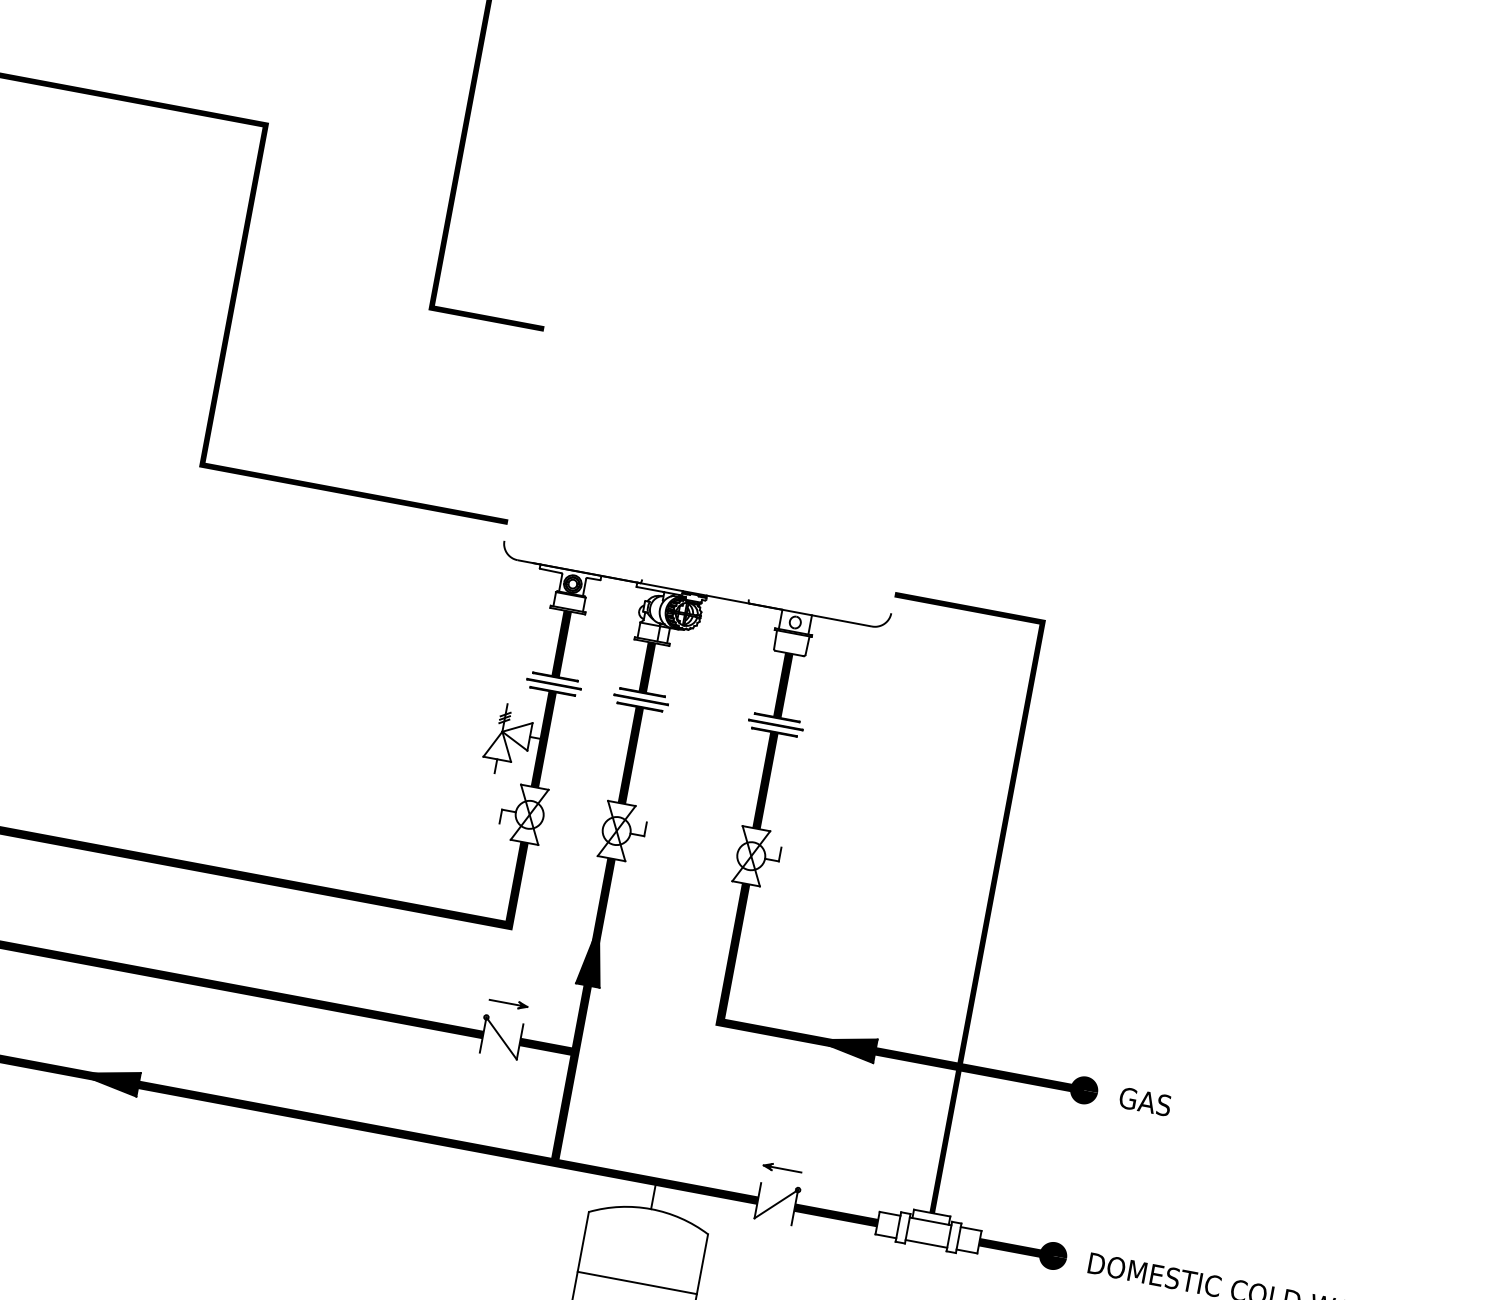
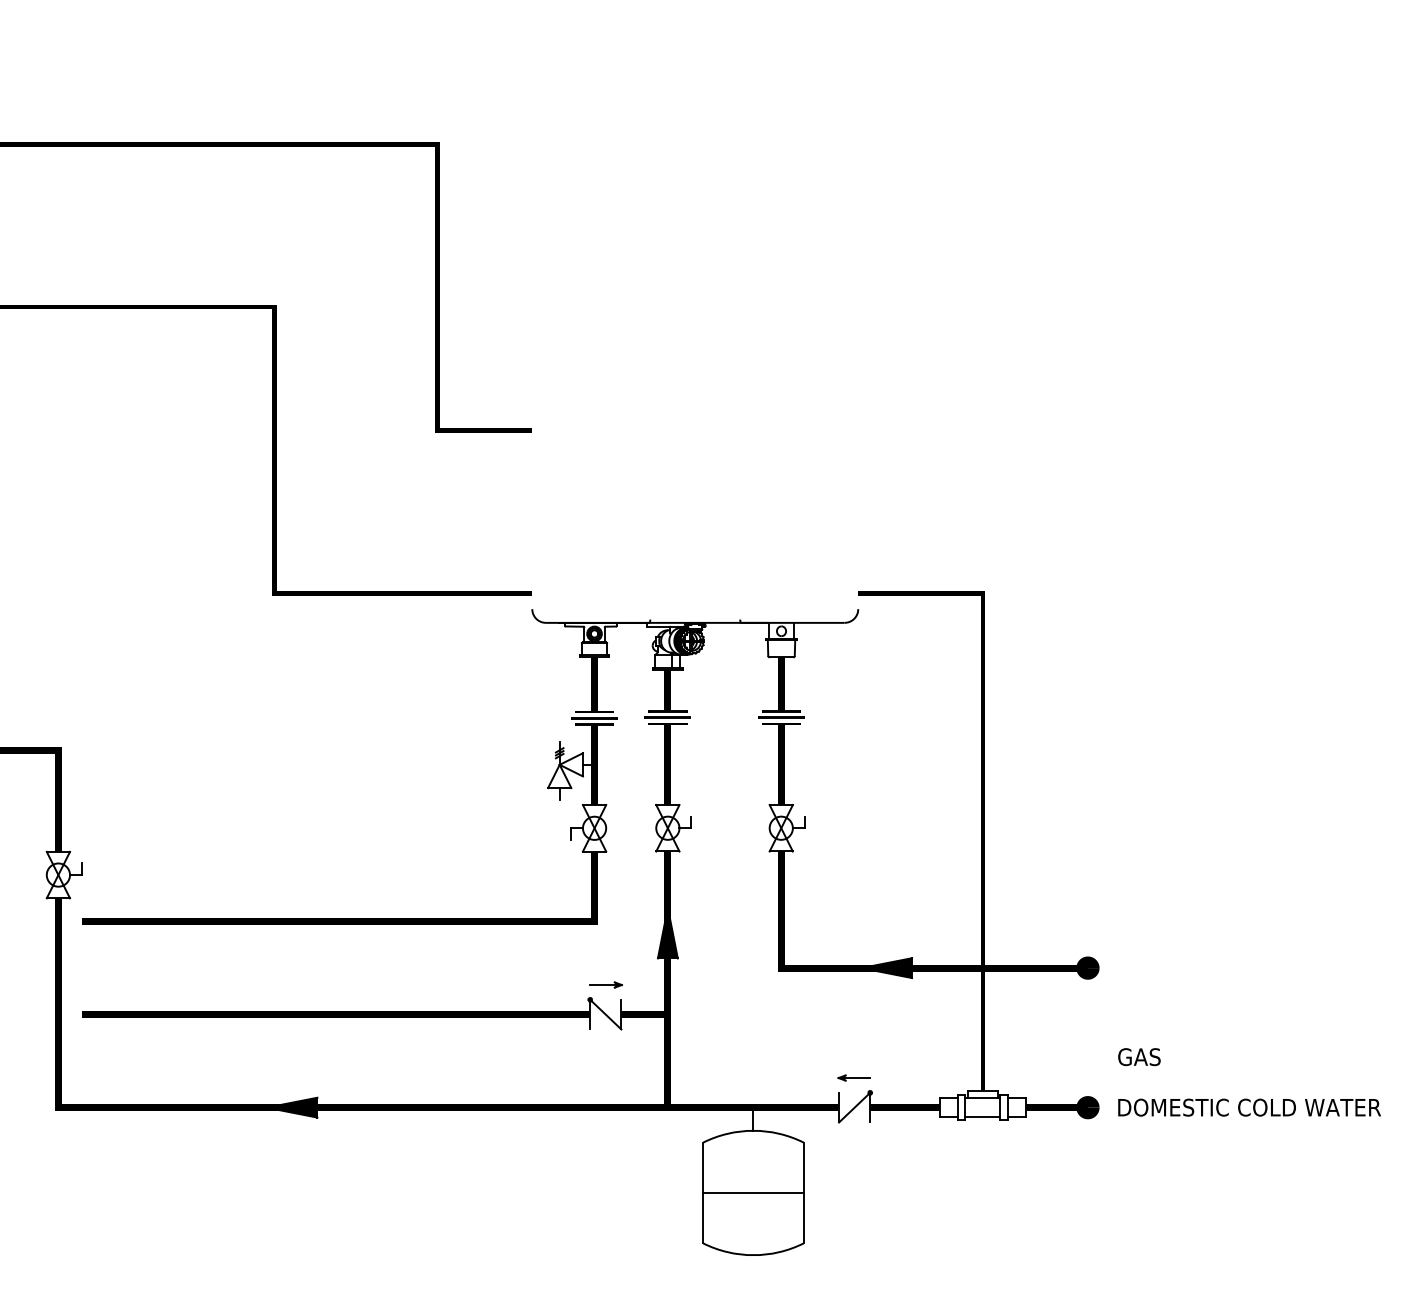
text: (1145, 1102) -> (1139, 1057), moved

